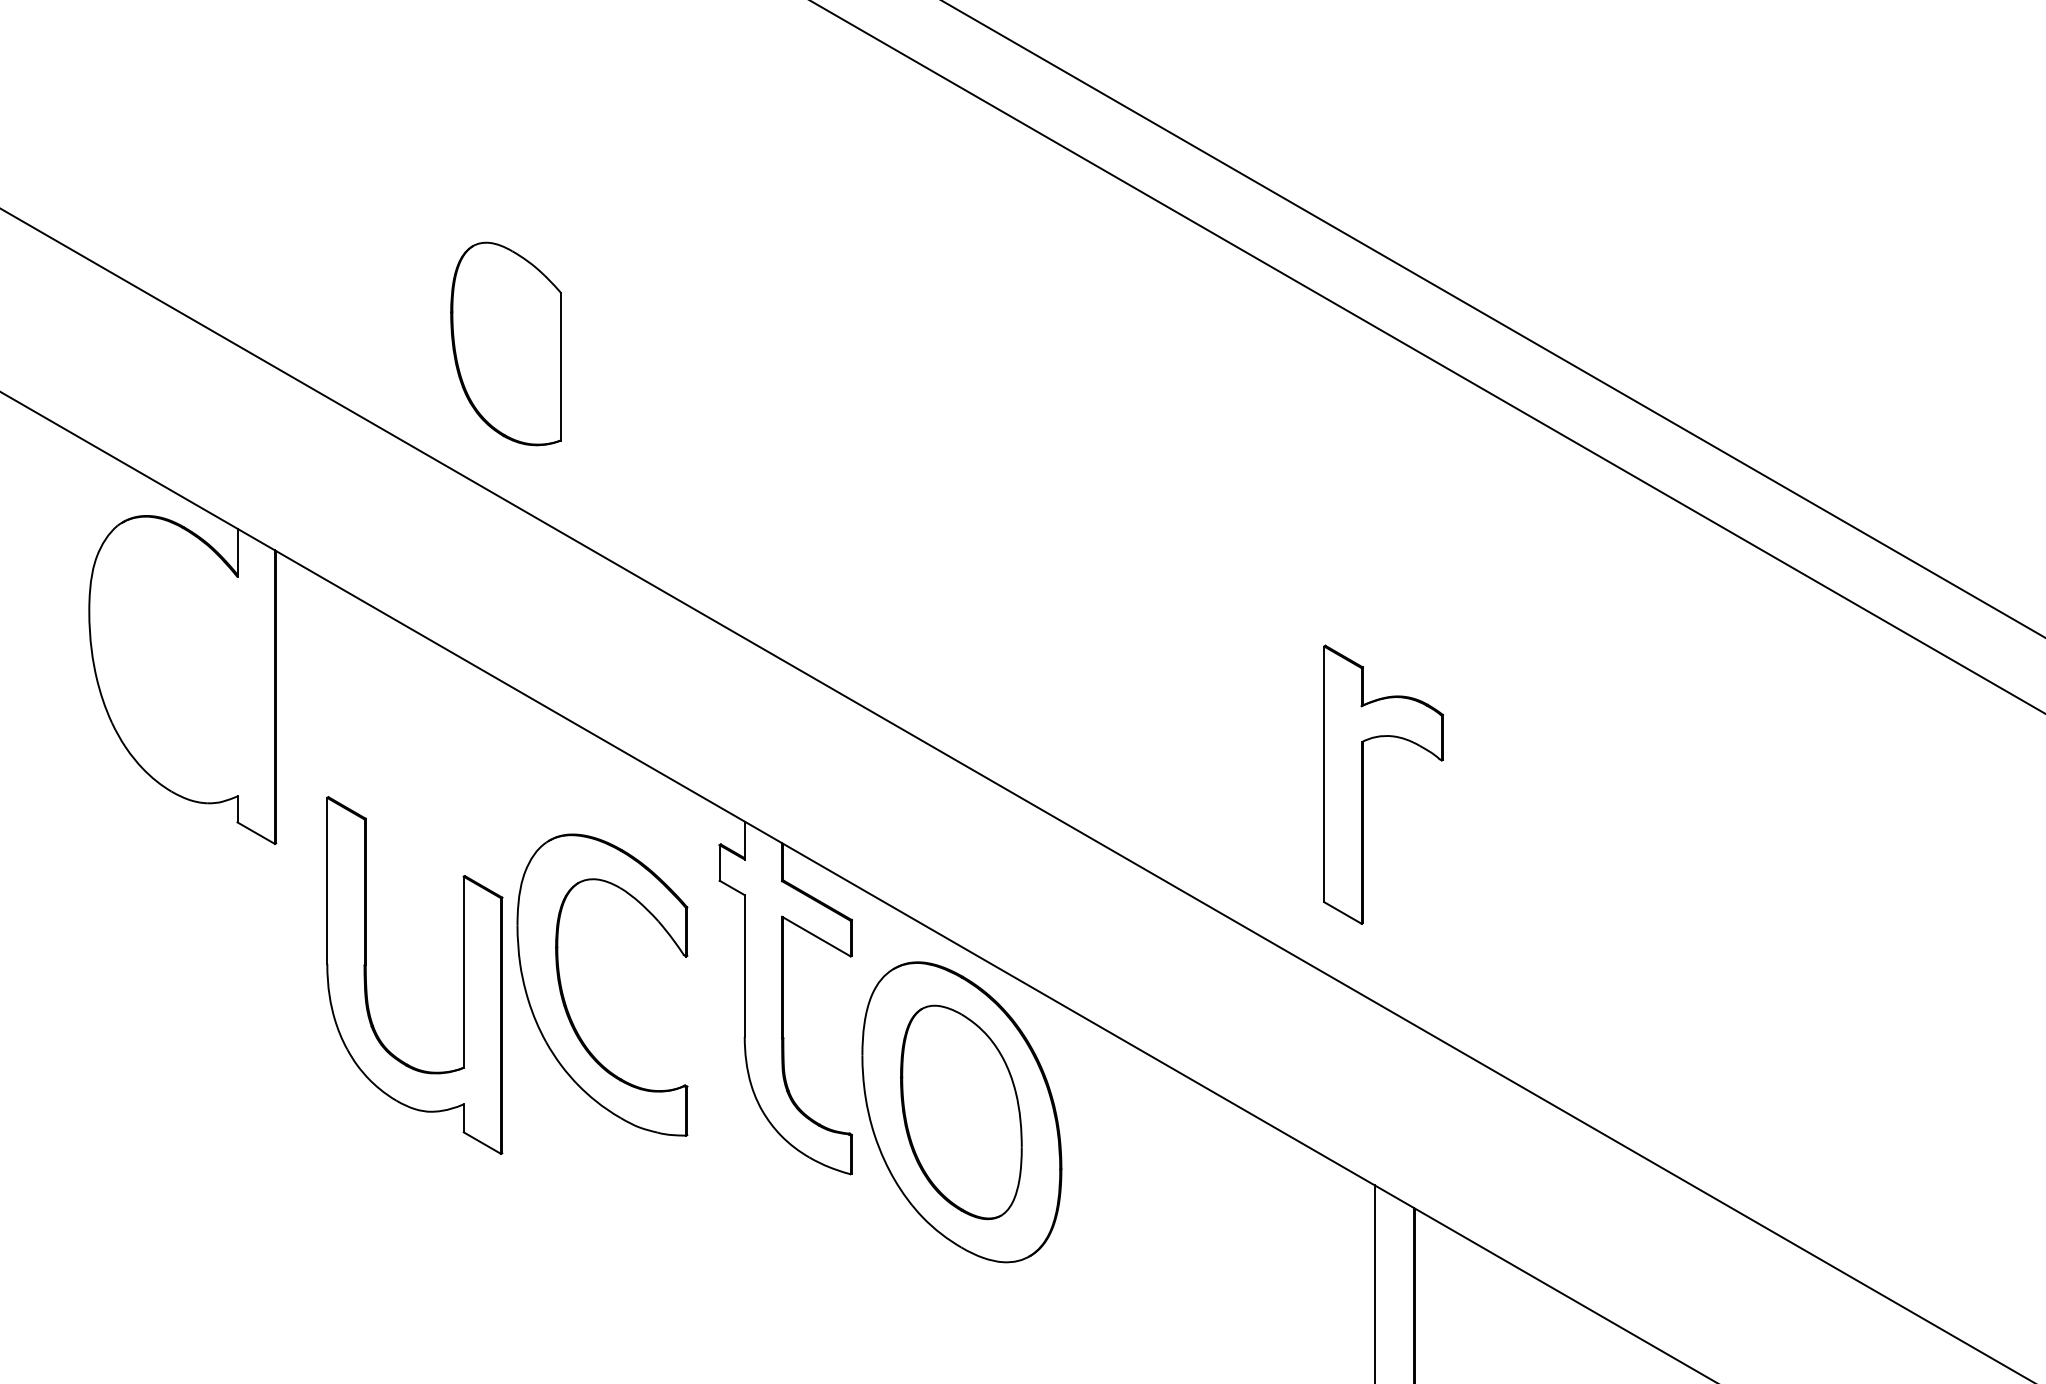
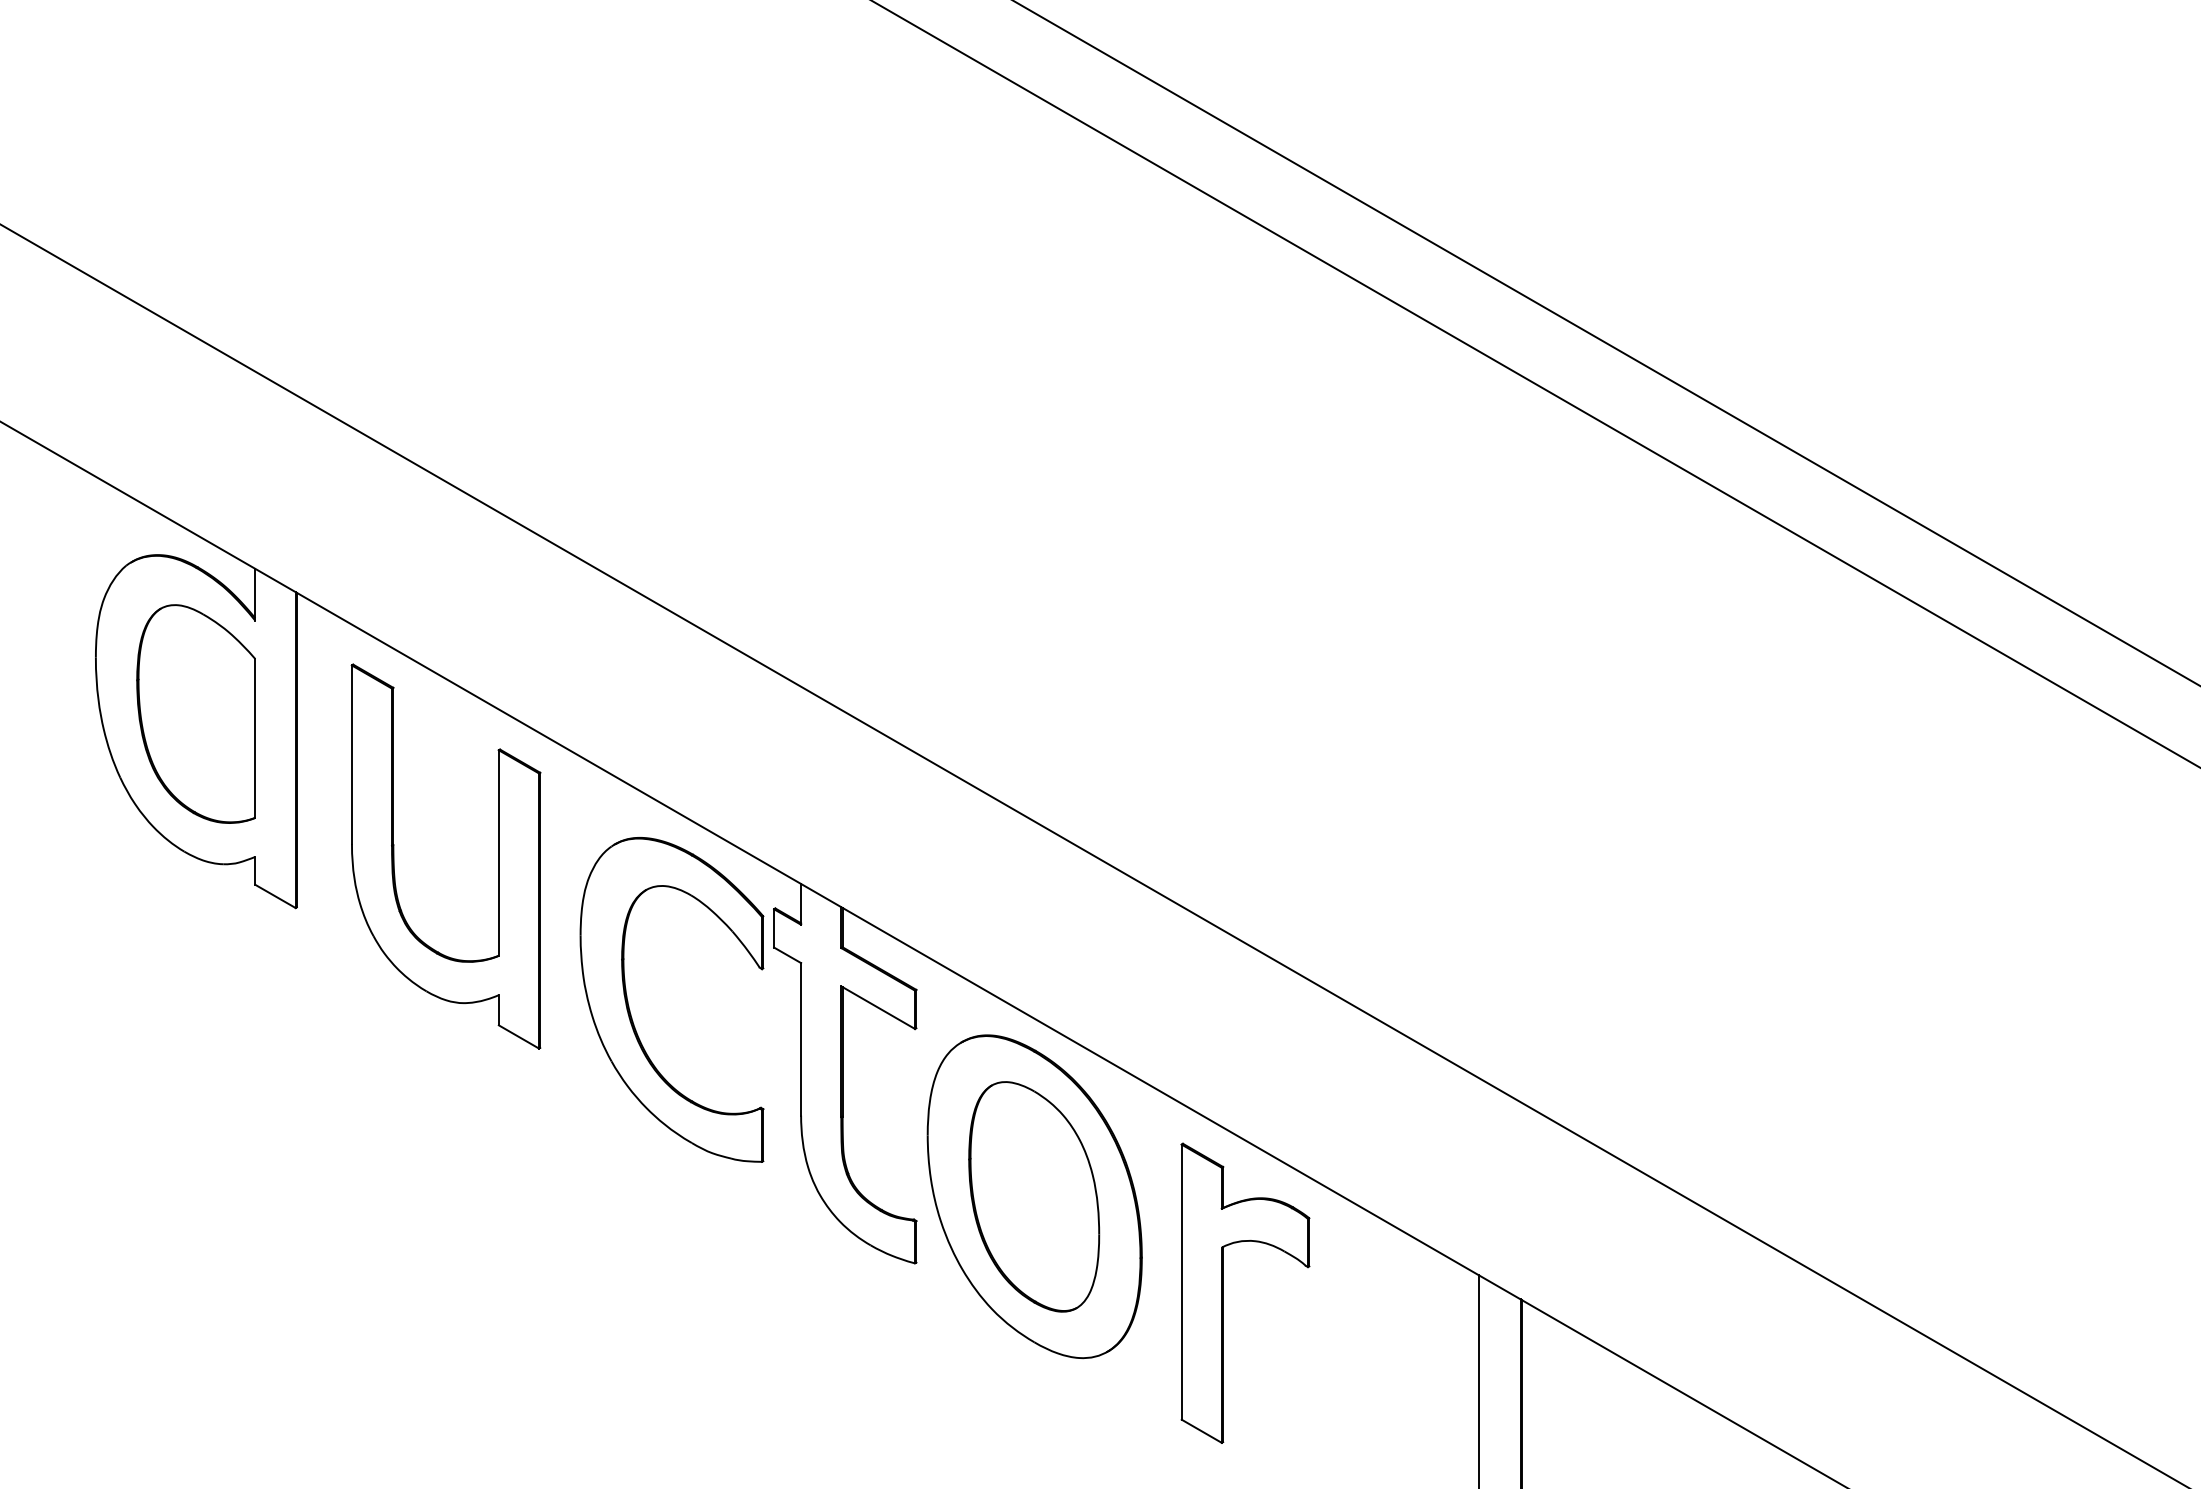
part: (505, 343) -> (195, 713), moved
part: (1363, 784) -> (1223, 1292), moved
part: (366, 975) -> (394, 856), moved
part: (562, 990) -> (629, 1005), moved

